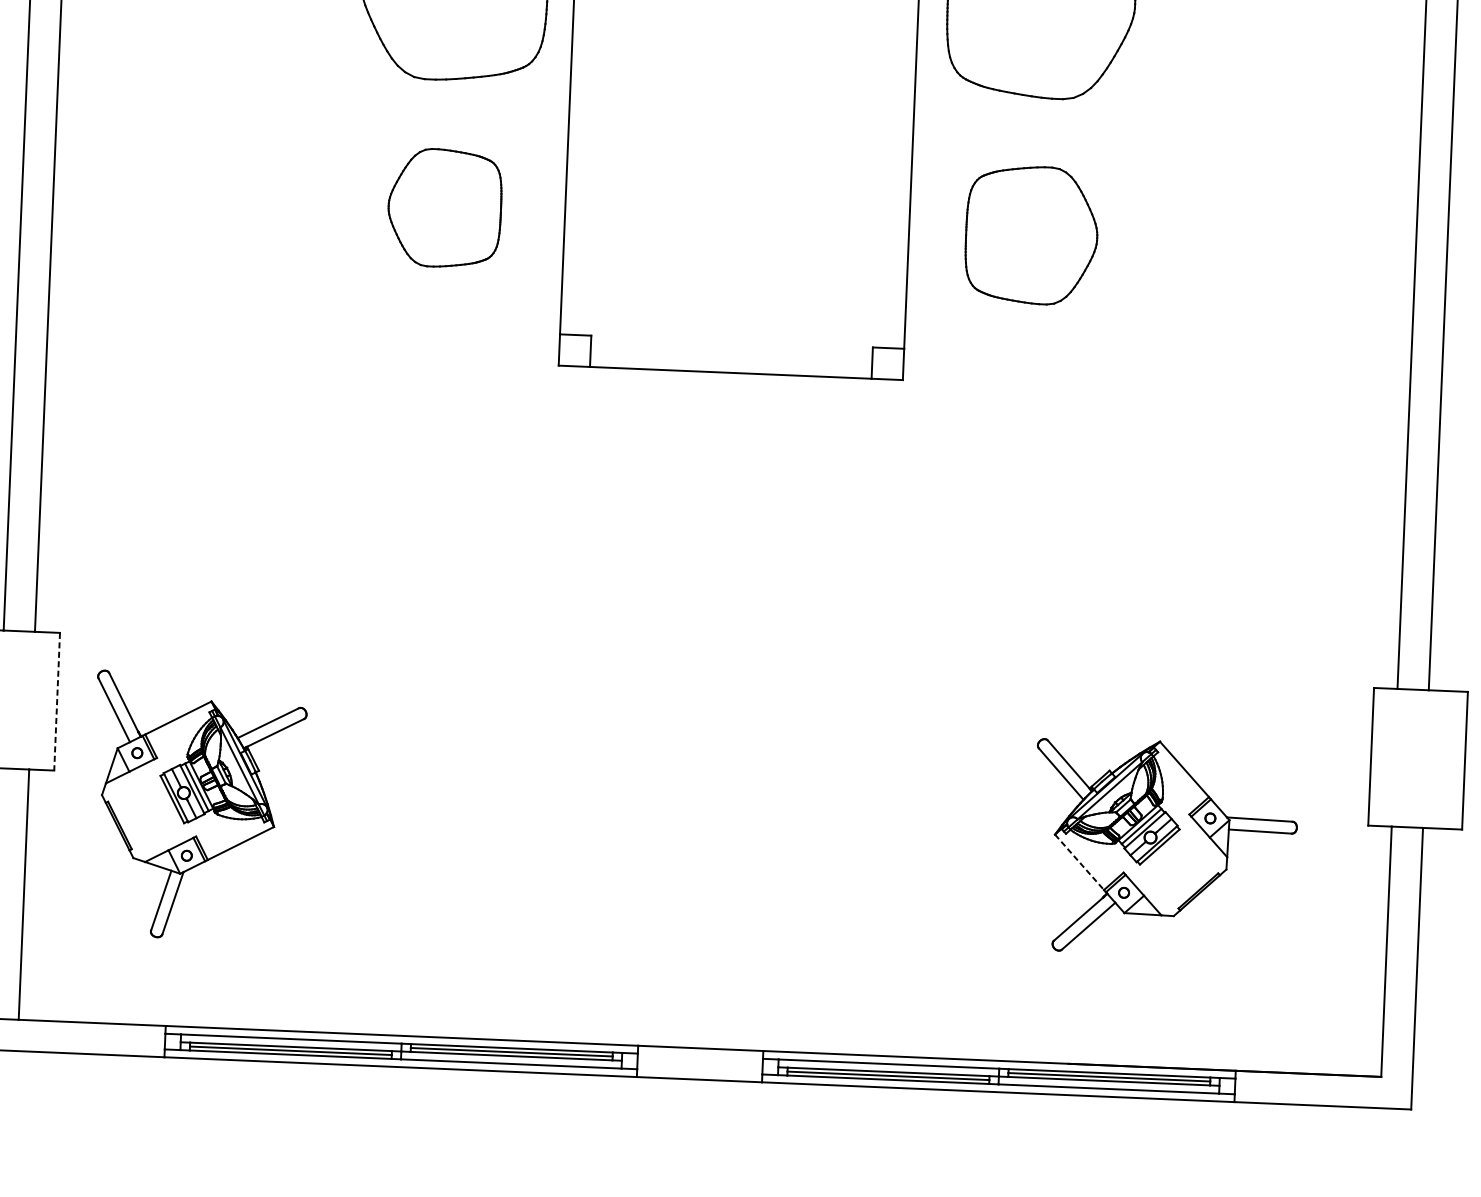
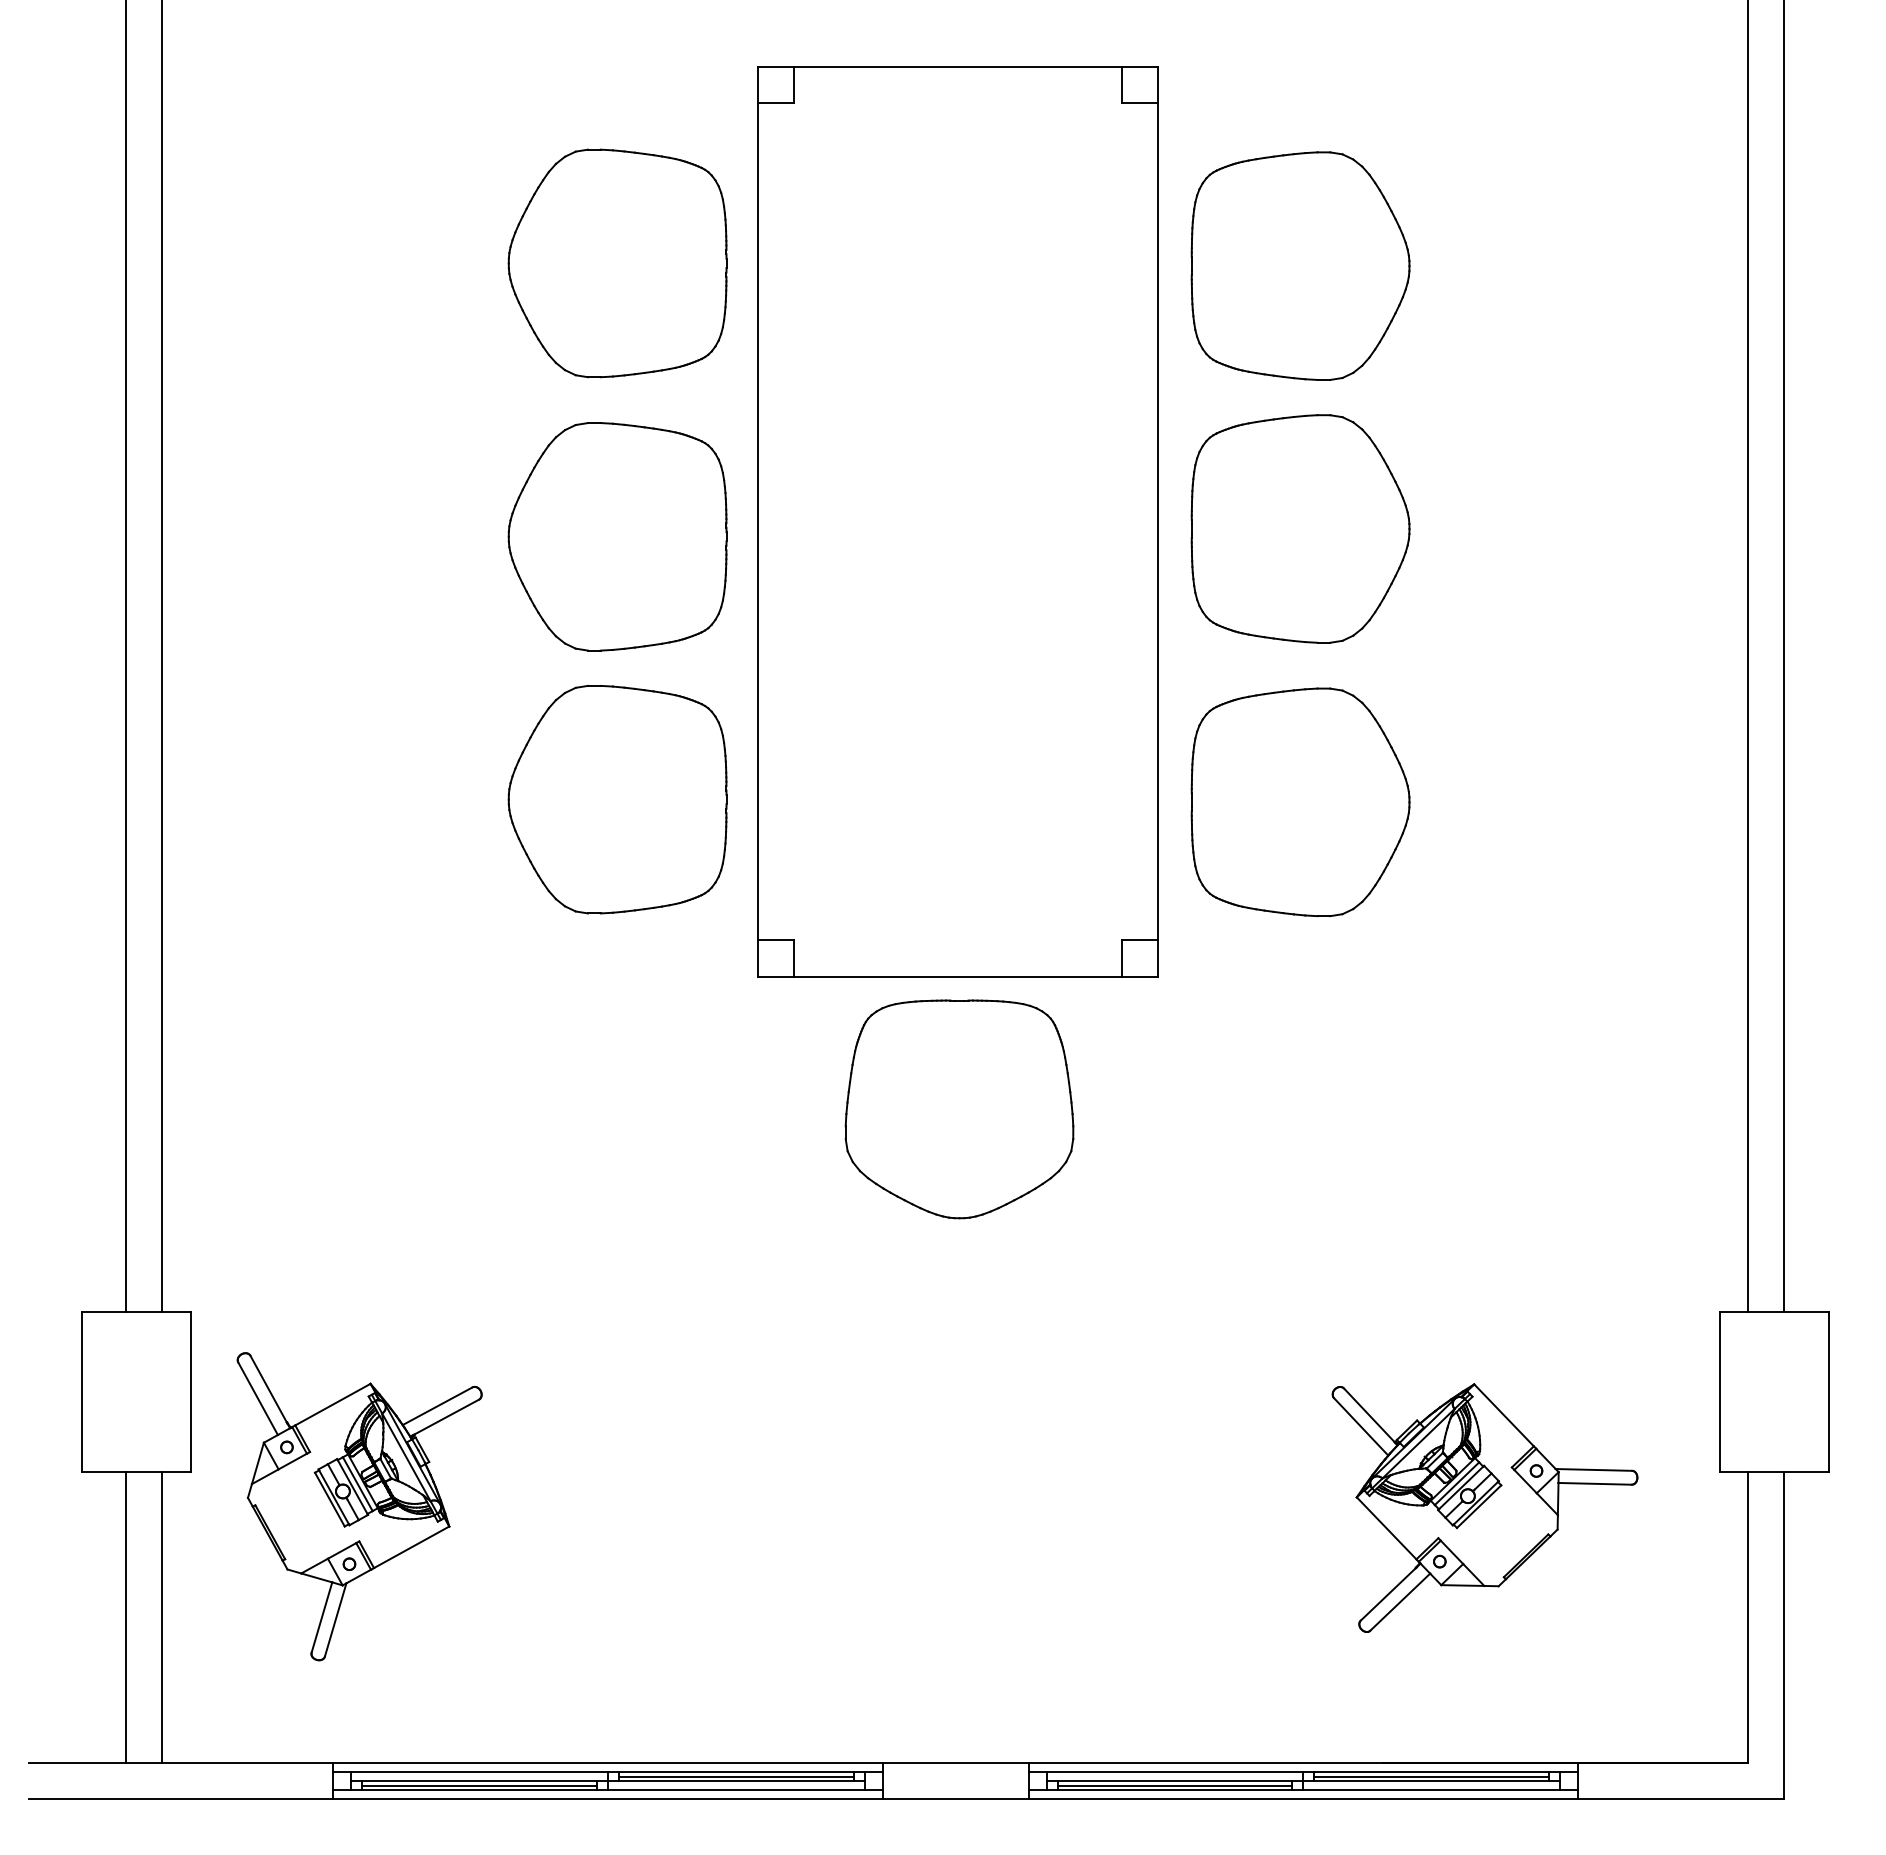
part: (444, 208) -> (617, 799), size x1.67
part: (1031, 235) -> (1300, 802), size x1.43
part: (727, 486) -> (959, 1109), added
line: (57, 702) -> (191, 1392), dashed -> solid
line: (1079, 862) -> (1386, 1528), dashed -> solid

